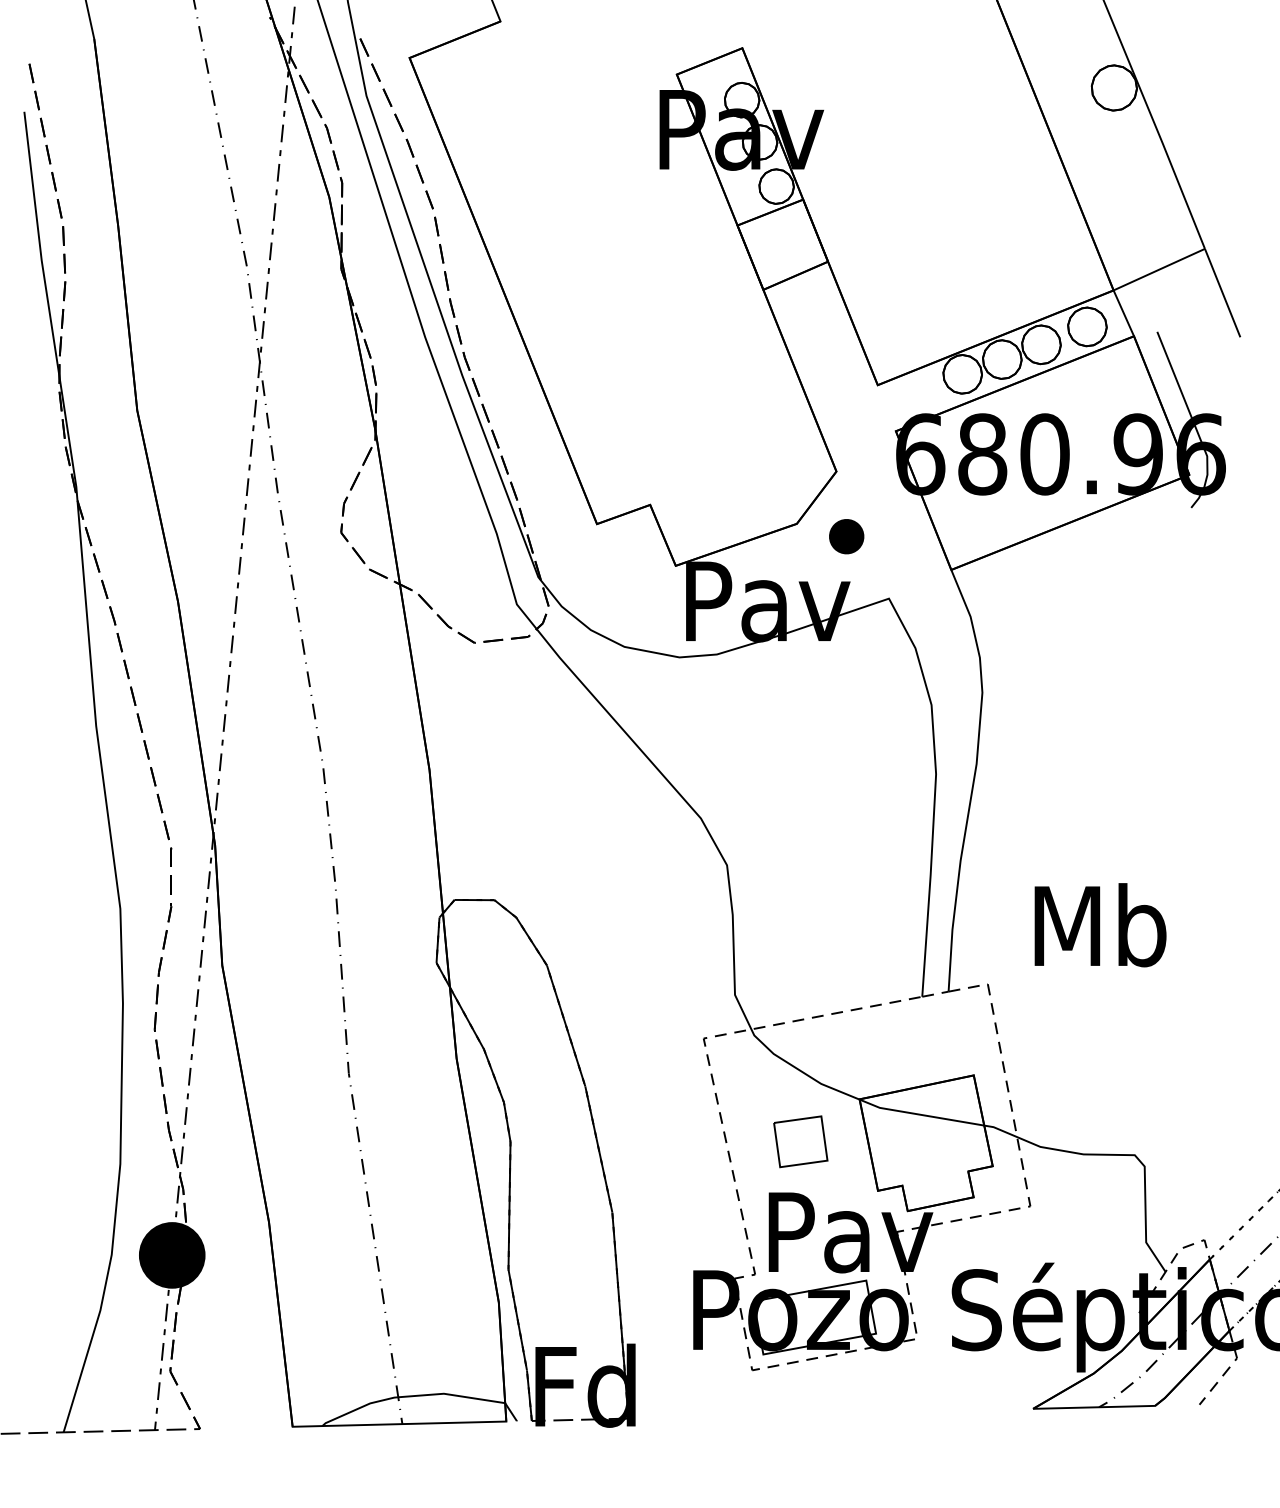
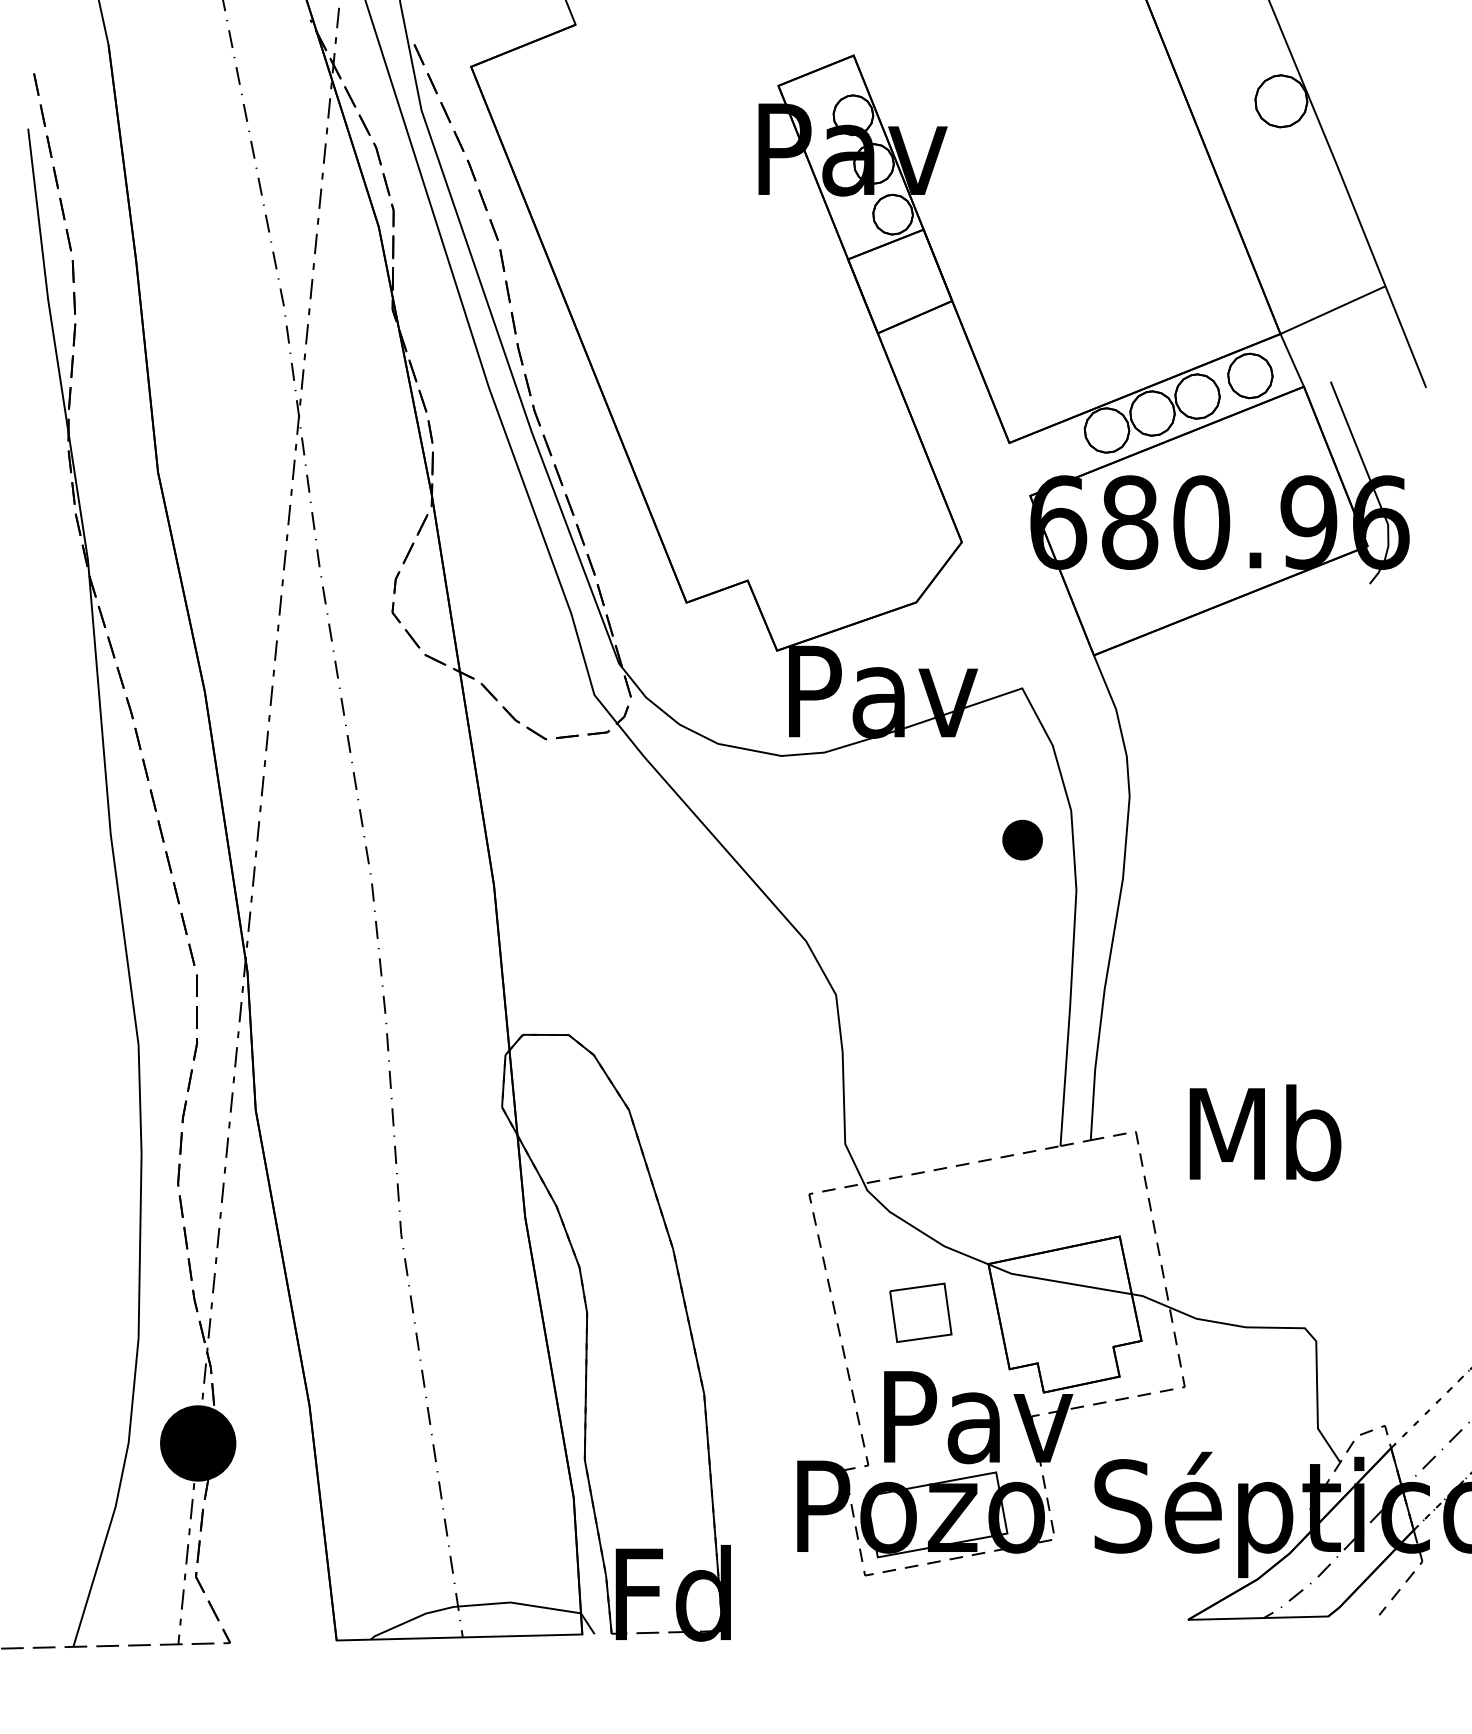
part: (846, 536) -> (1022, 839), moved
text: (1100, 924) -> (1265, 1132), moved

